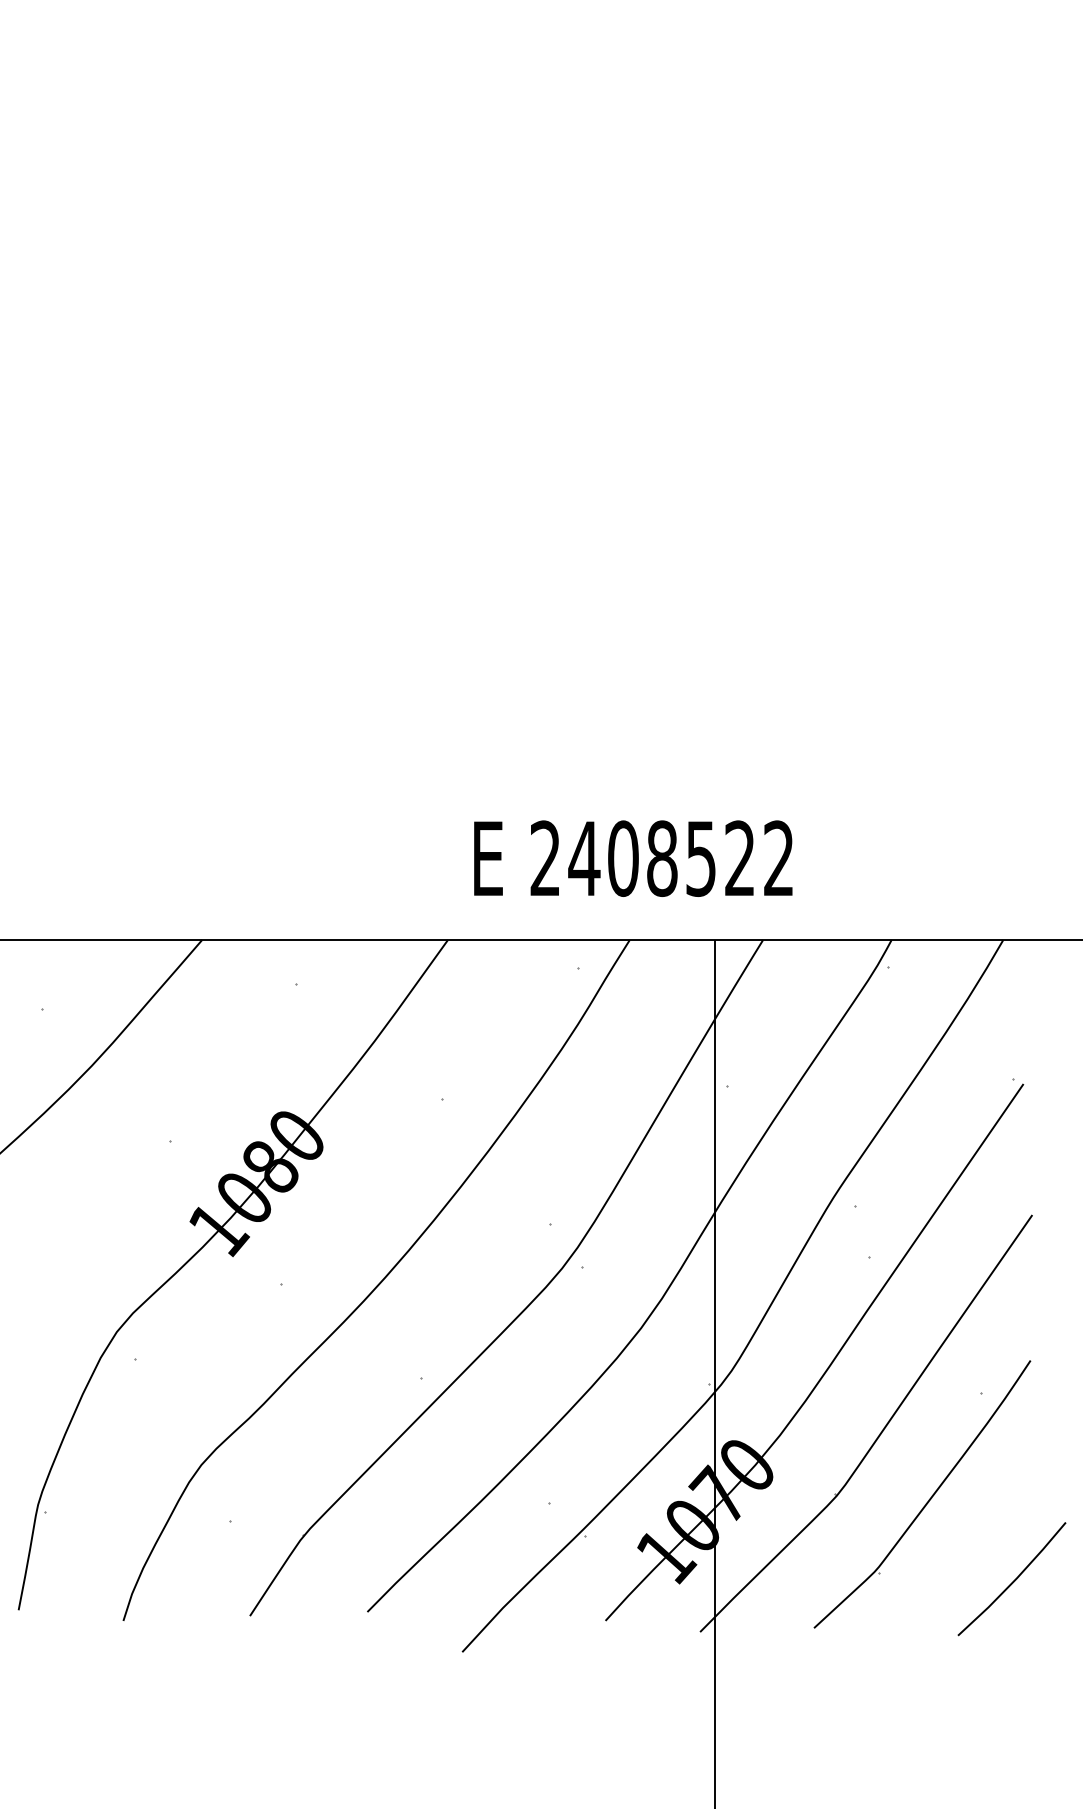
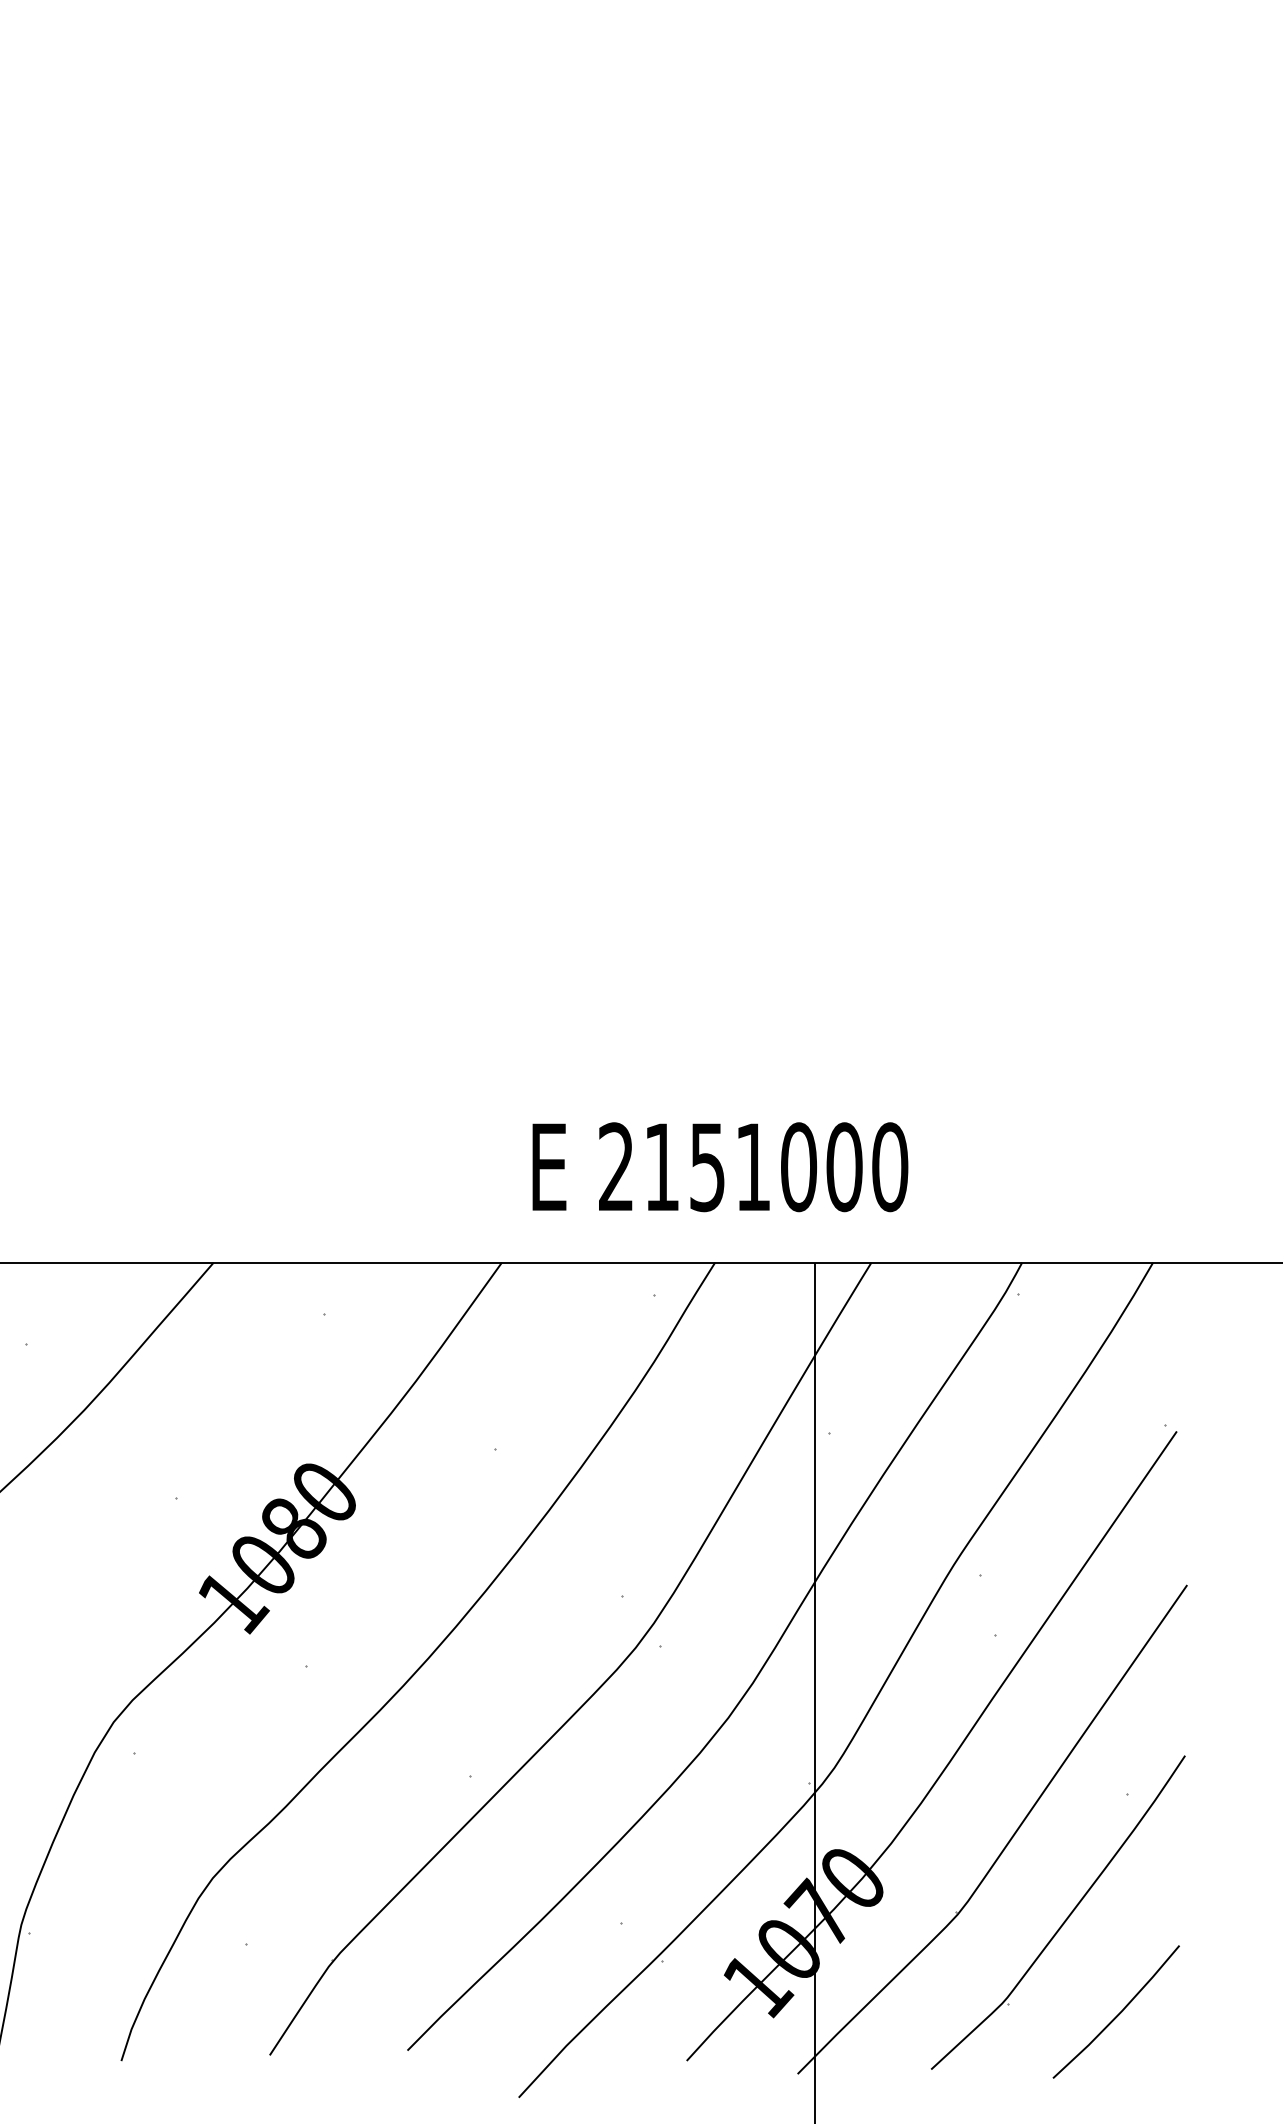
text: (681, 858) -> (775, 1167), 2408522 -> 2151000
line: (1013, 1580) -> (1118, 2013), moved

